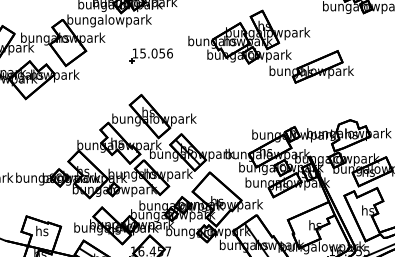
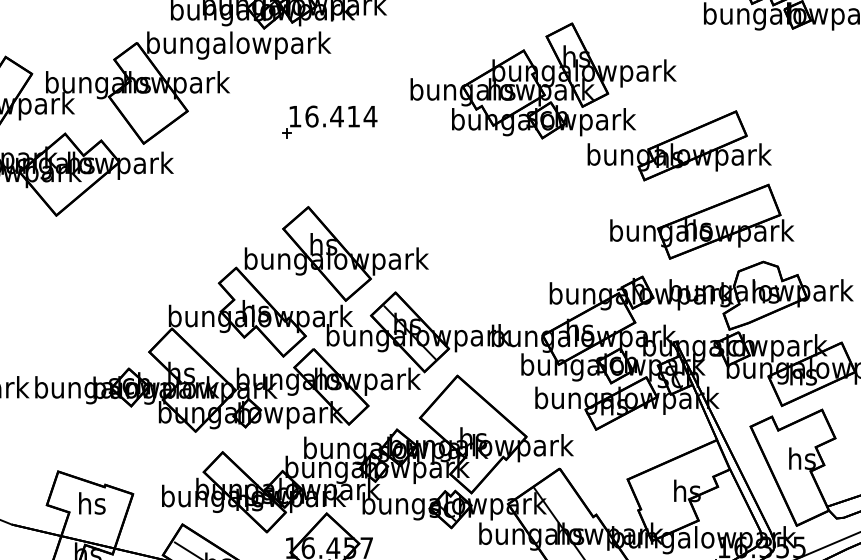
text: (156, 53) -> (341, 116), 15.056 -> 16.414
part: (322, 101) -> (702, 221), added

